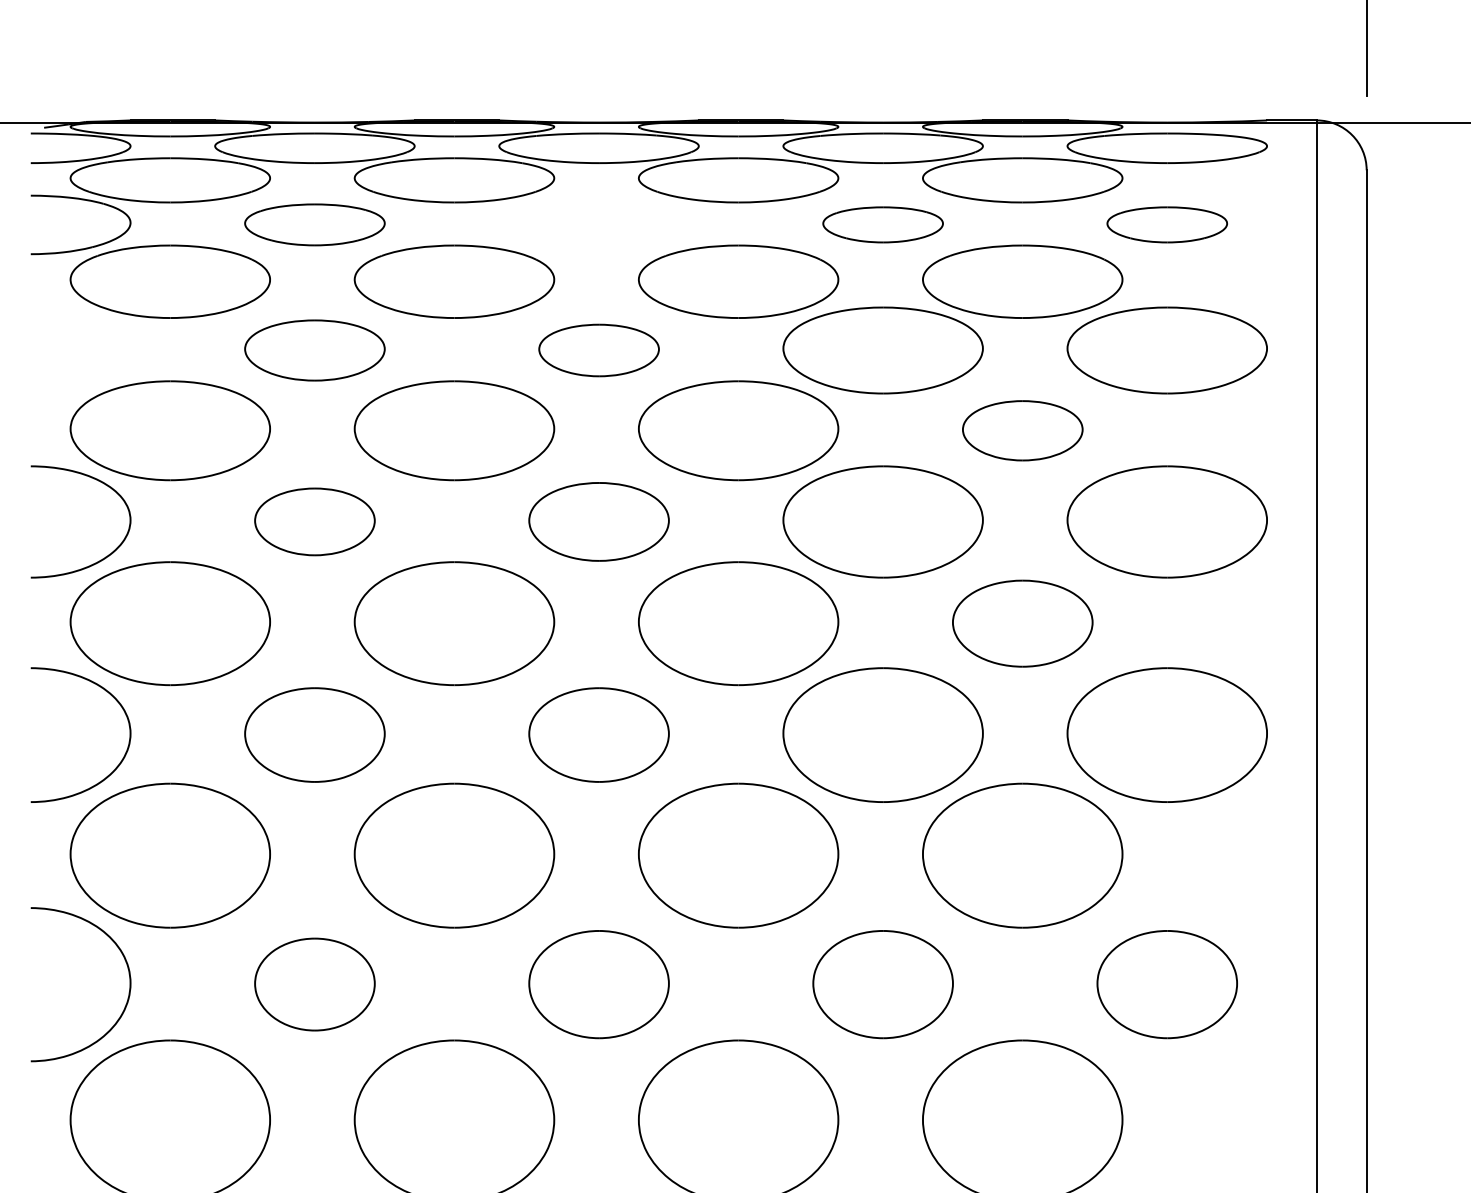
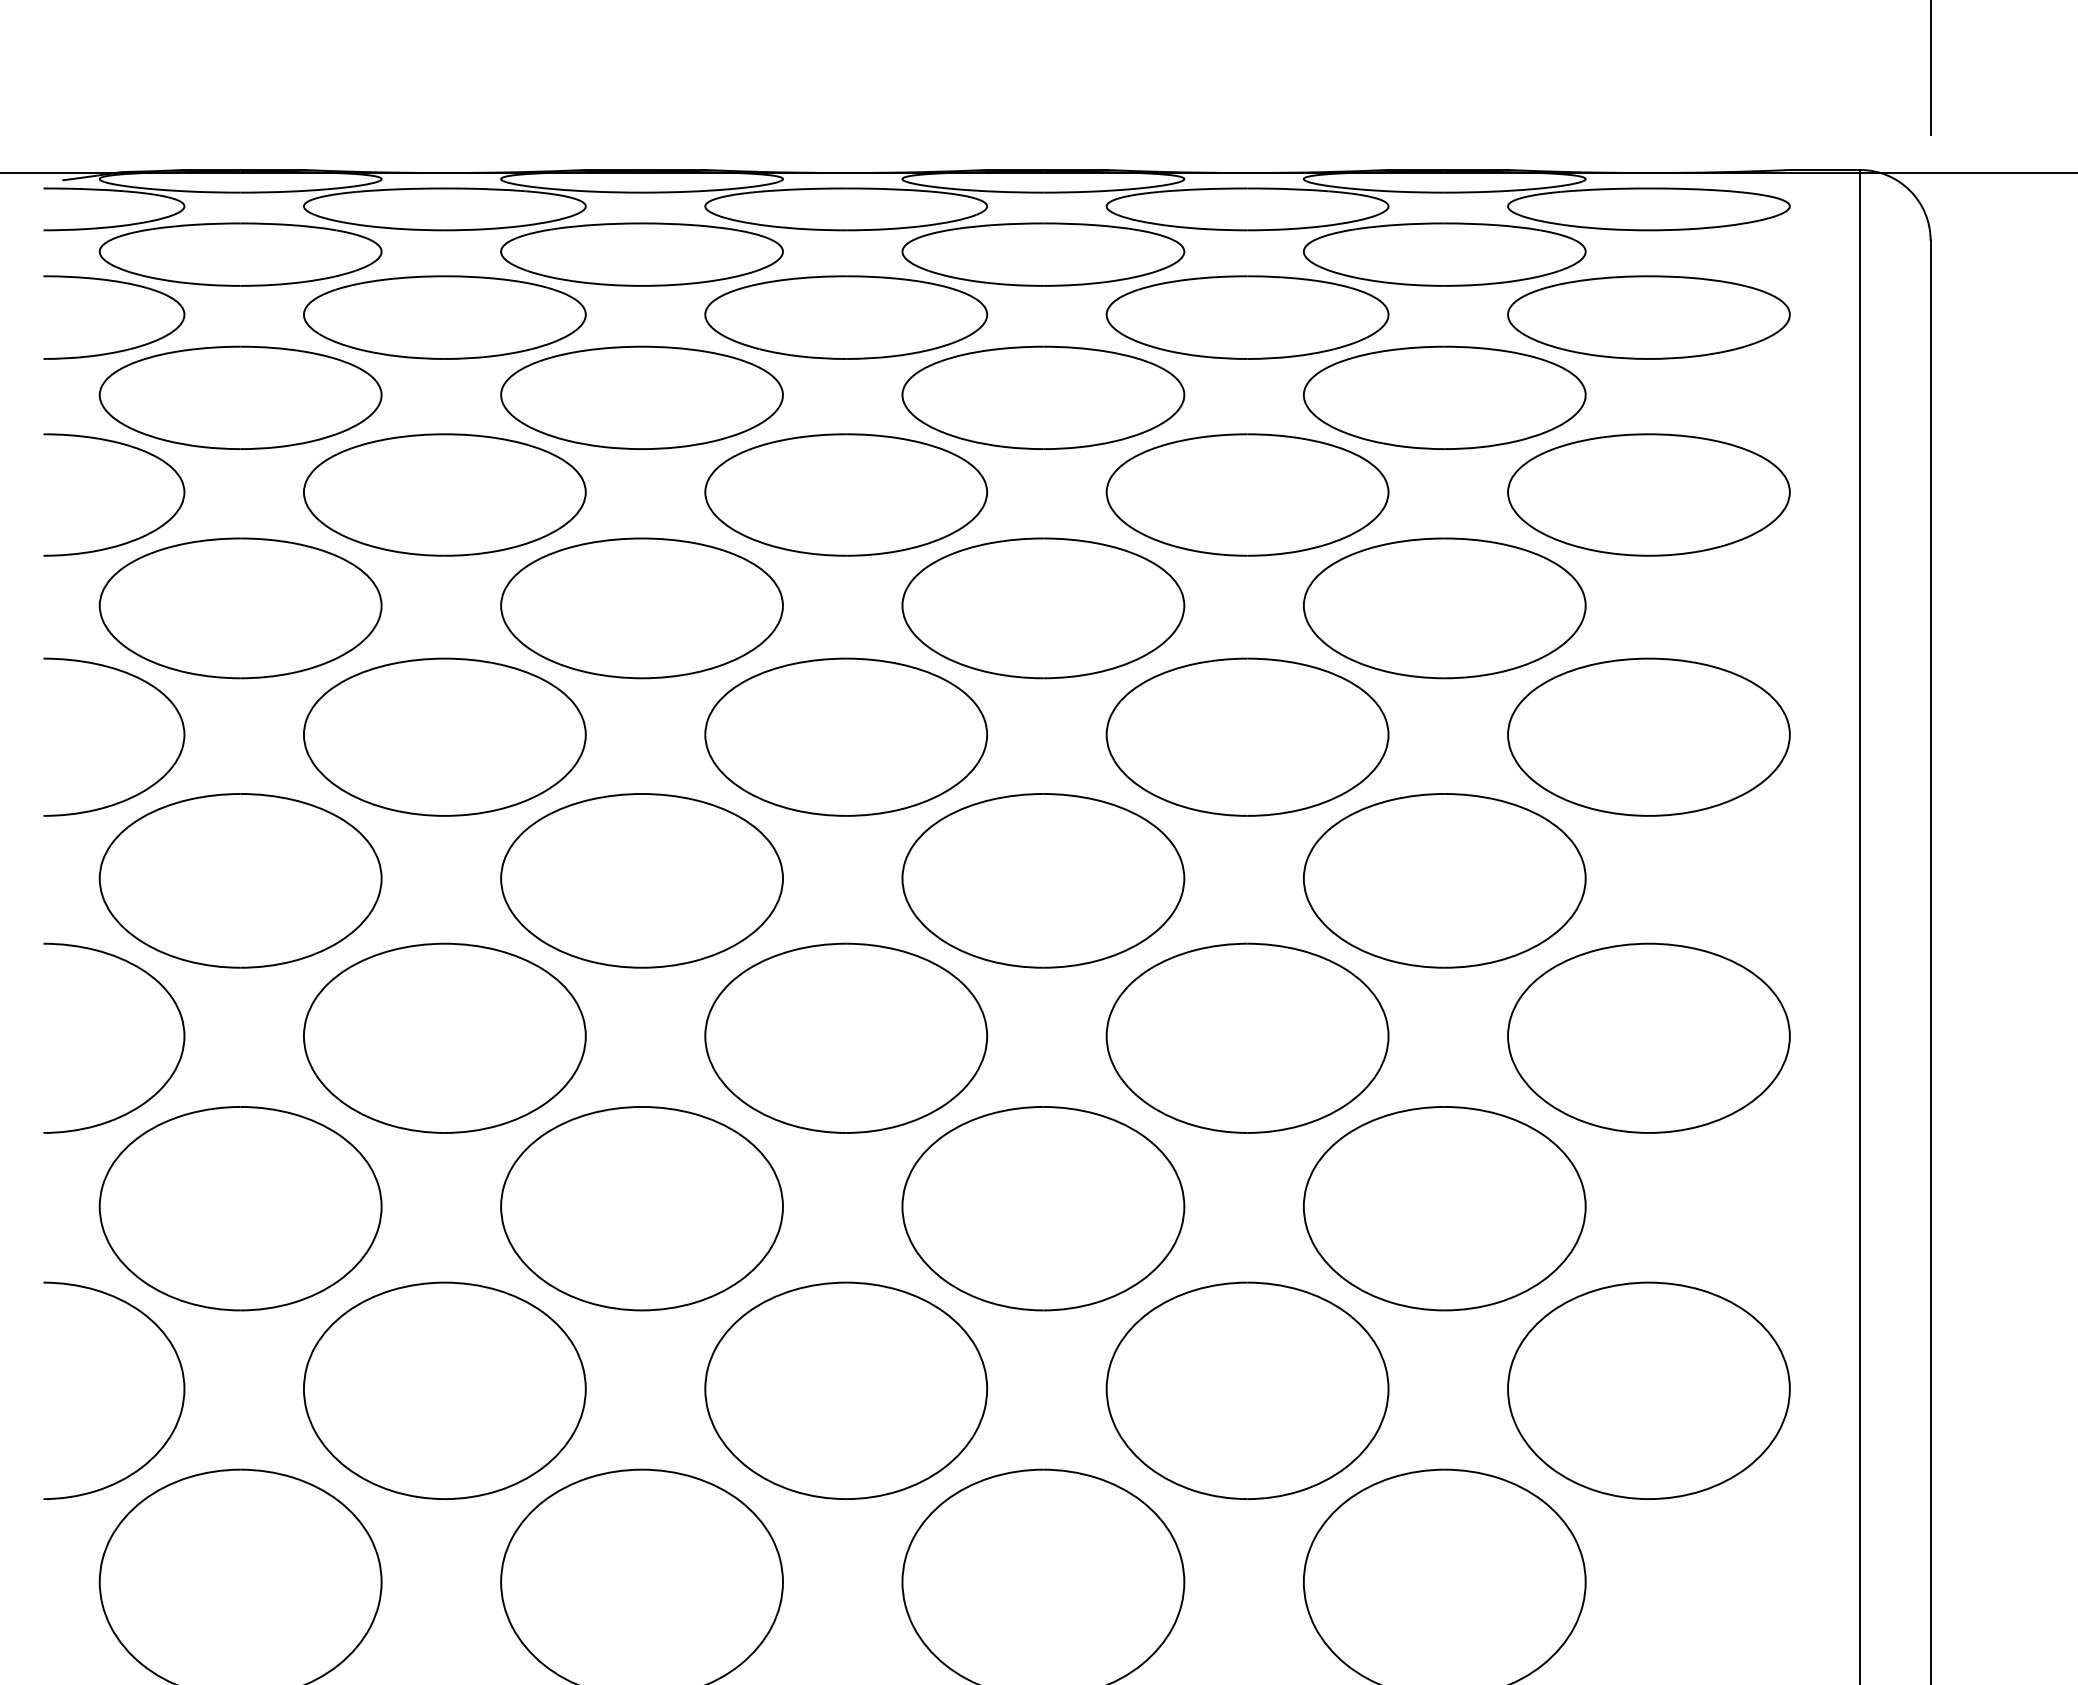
part: (314, 224) -> (444, 317), size x1.43
part: (599, 224) -> (846, 317), added
part: (883, 224) -> (1247, 317), size x1.67
part: (1166, 224) -> (1648, 317), size x1.67
part: (314, 350) -> (444, 494), size x1.43
part: (599, 350) -> (846, 494), size x1.67
curve: (92, 382) -> (130, 540), added
part: (1022, 430) -> (1444, 608), size x1.67
part: (314, 521) -> (444, 736), size x1.67
part: (599, 521) -> (846, 736), size x1.43
part: (1022, 623) -> (1444, 880), size x1.43
part: (314, 734) -> (444, 1037), size x1.43
part: (599, 734) -> (846, 1037), size x1.43
part: (314, 984) -> (444, 1390), size x1.67
part: (599, 984) -> (846, 1390), size x1.43
part: (883, 984) -> (1247, 1390), size x1.43
part: (1166, 984) -> (1648, 1390), size x1.43

